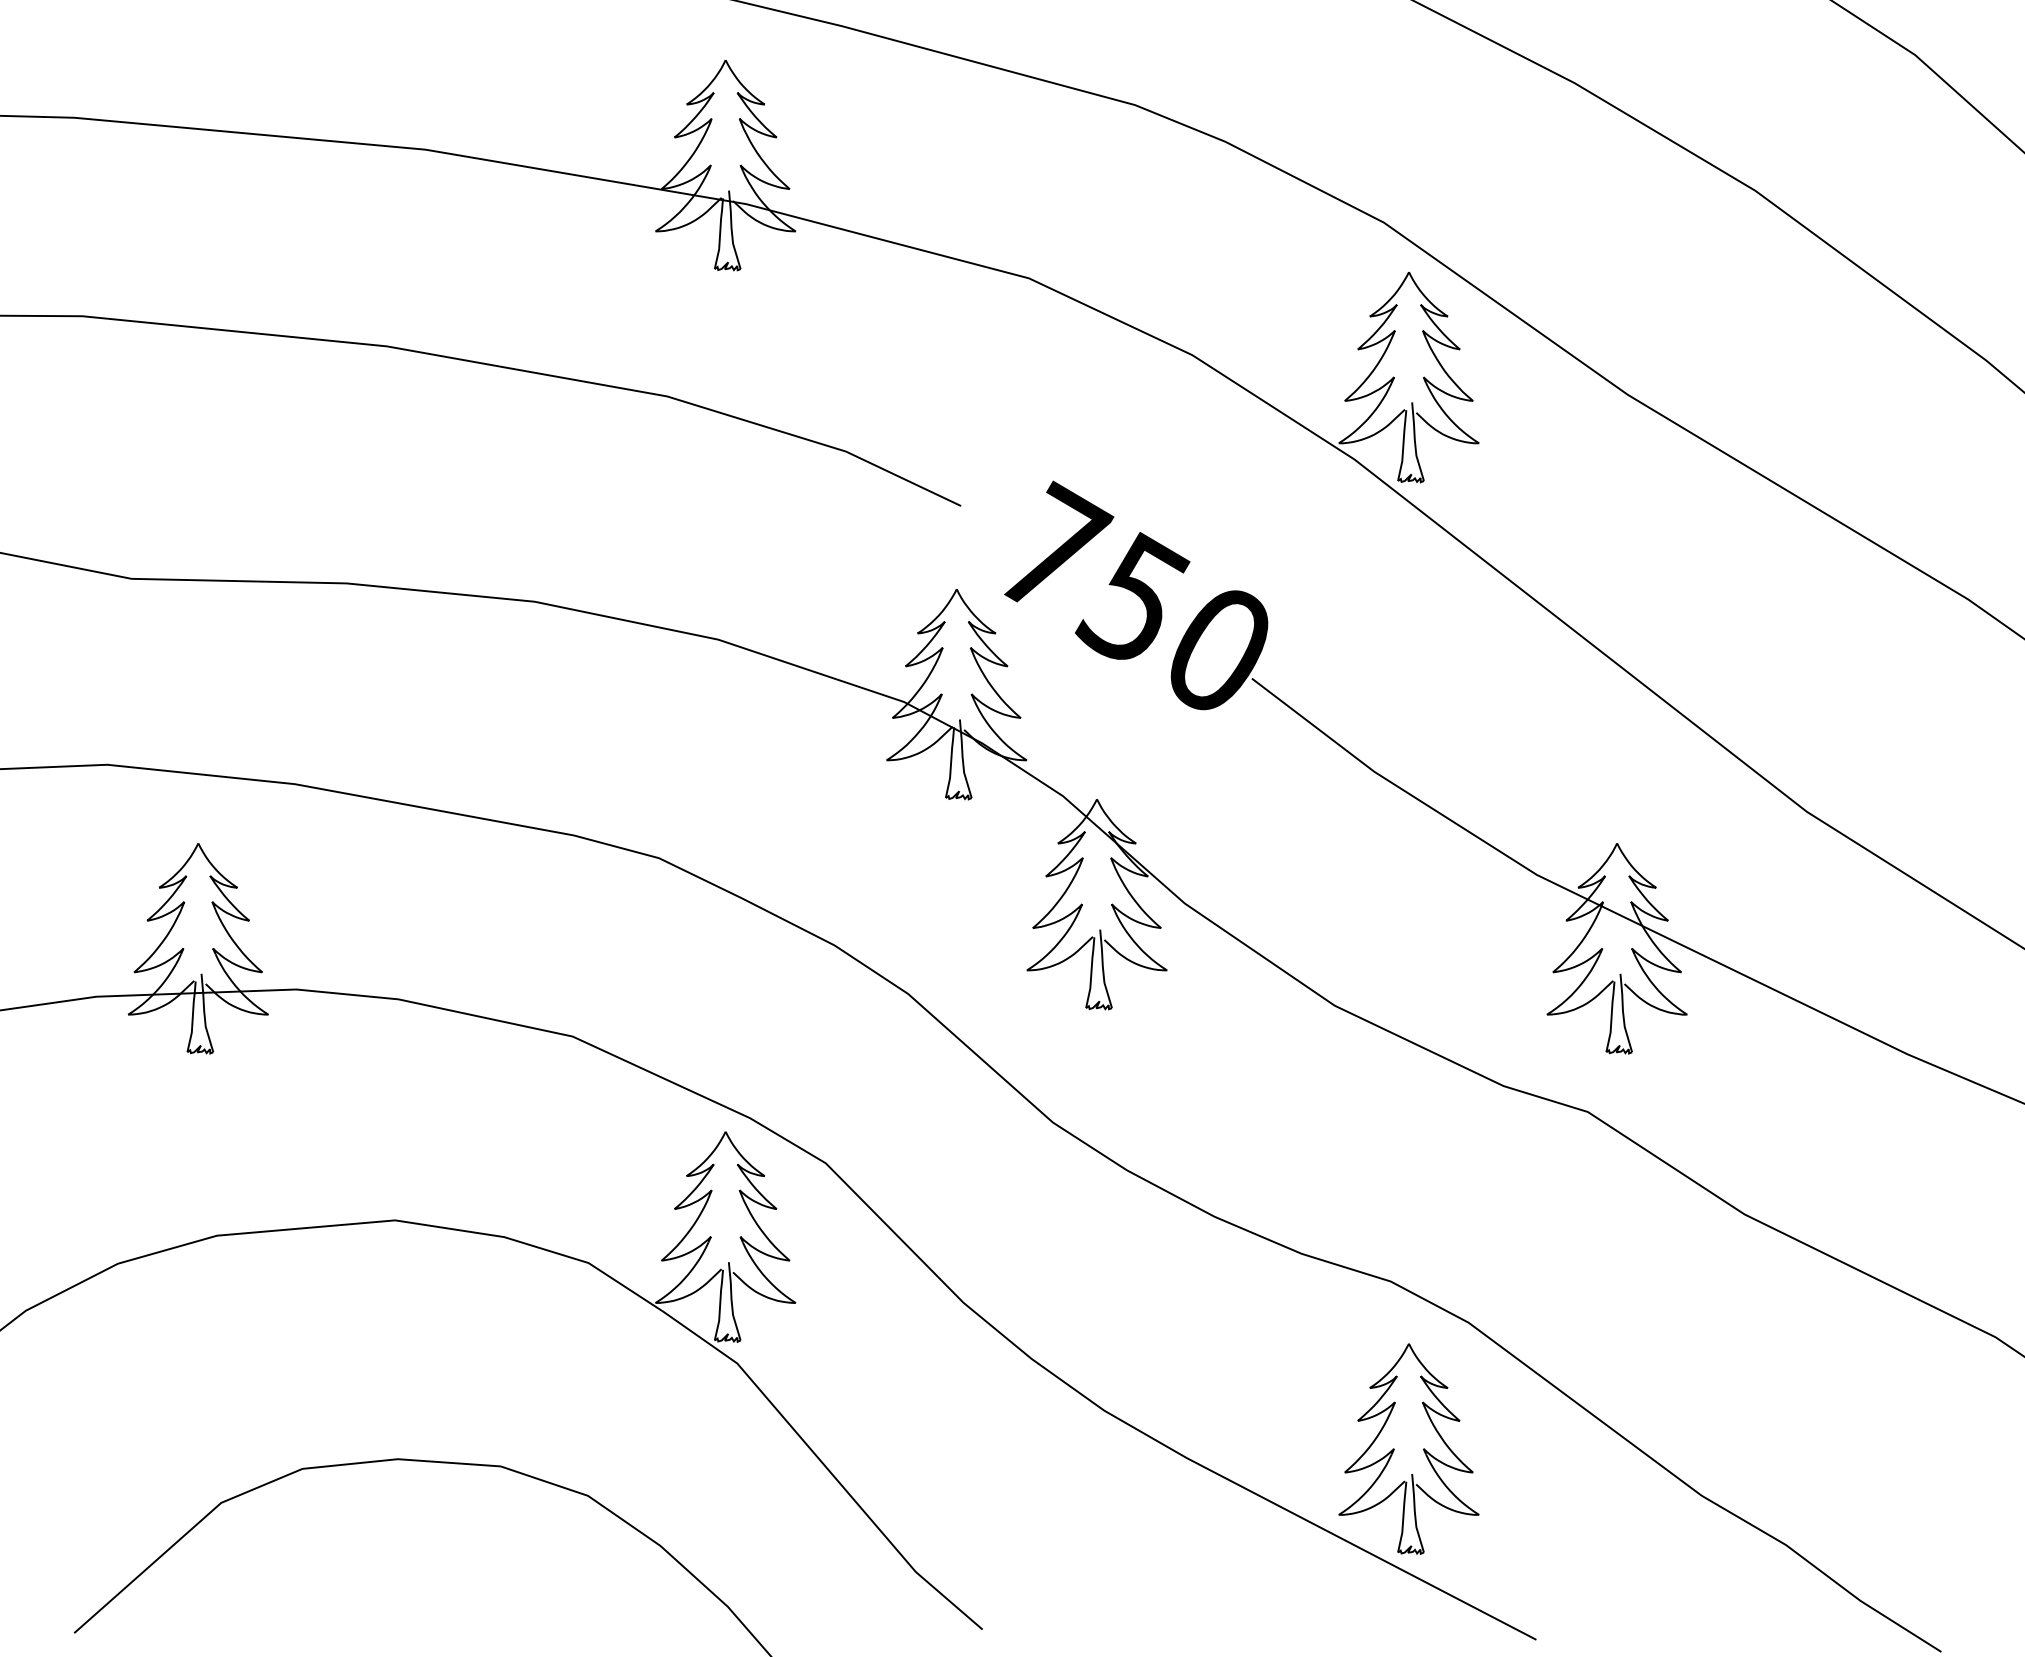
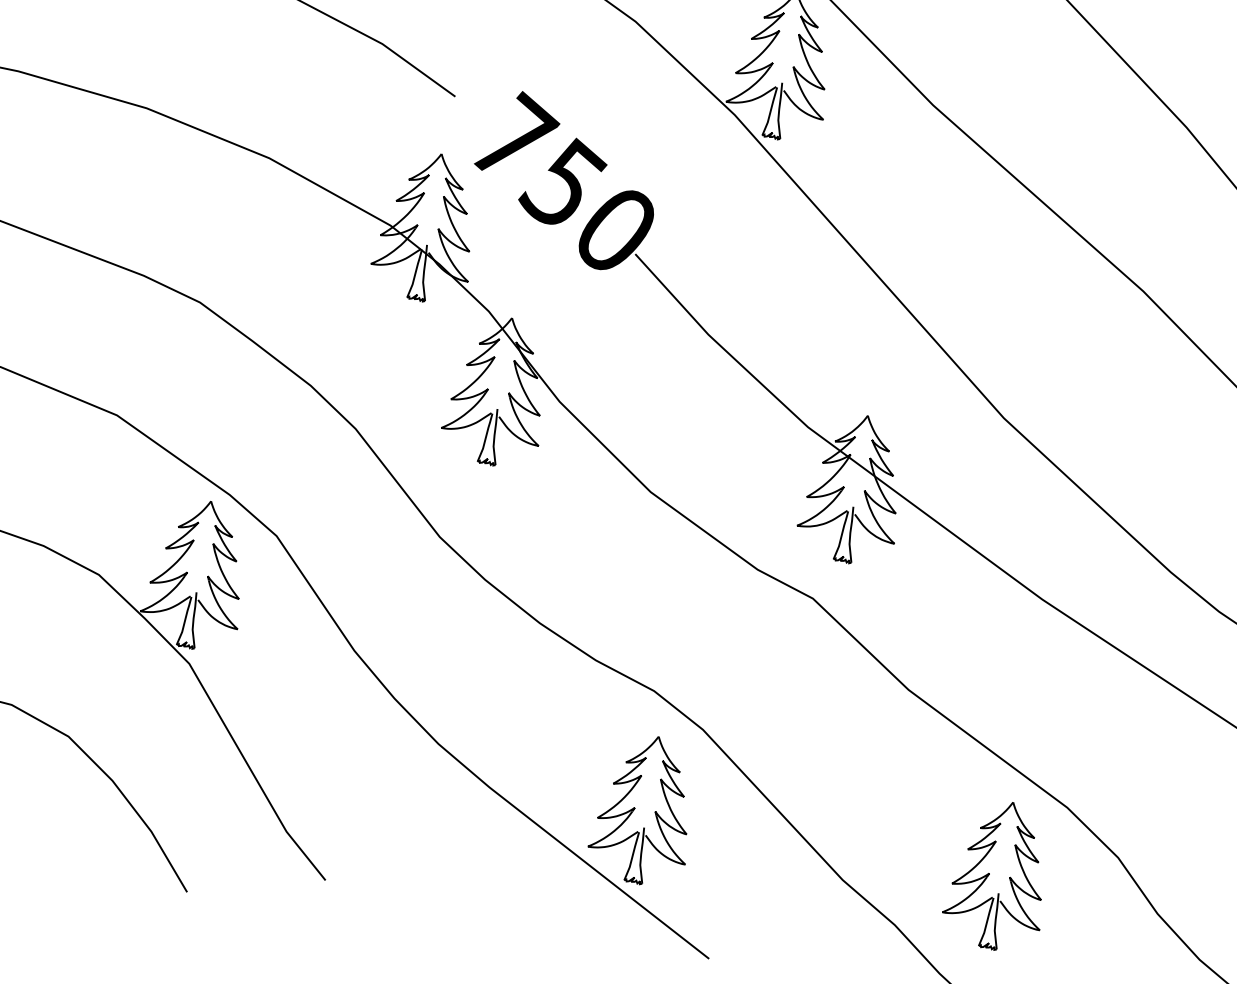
part: (1918, 1448) -> (999, 875), added

